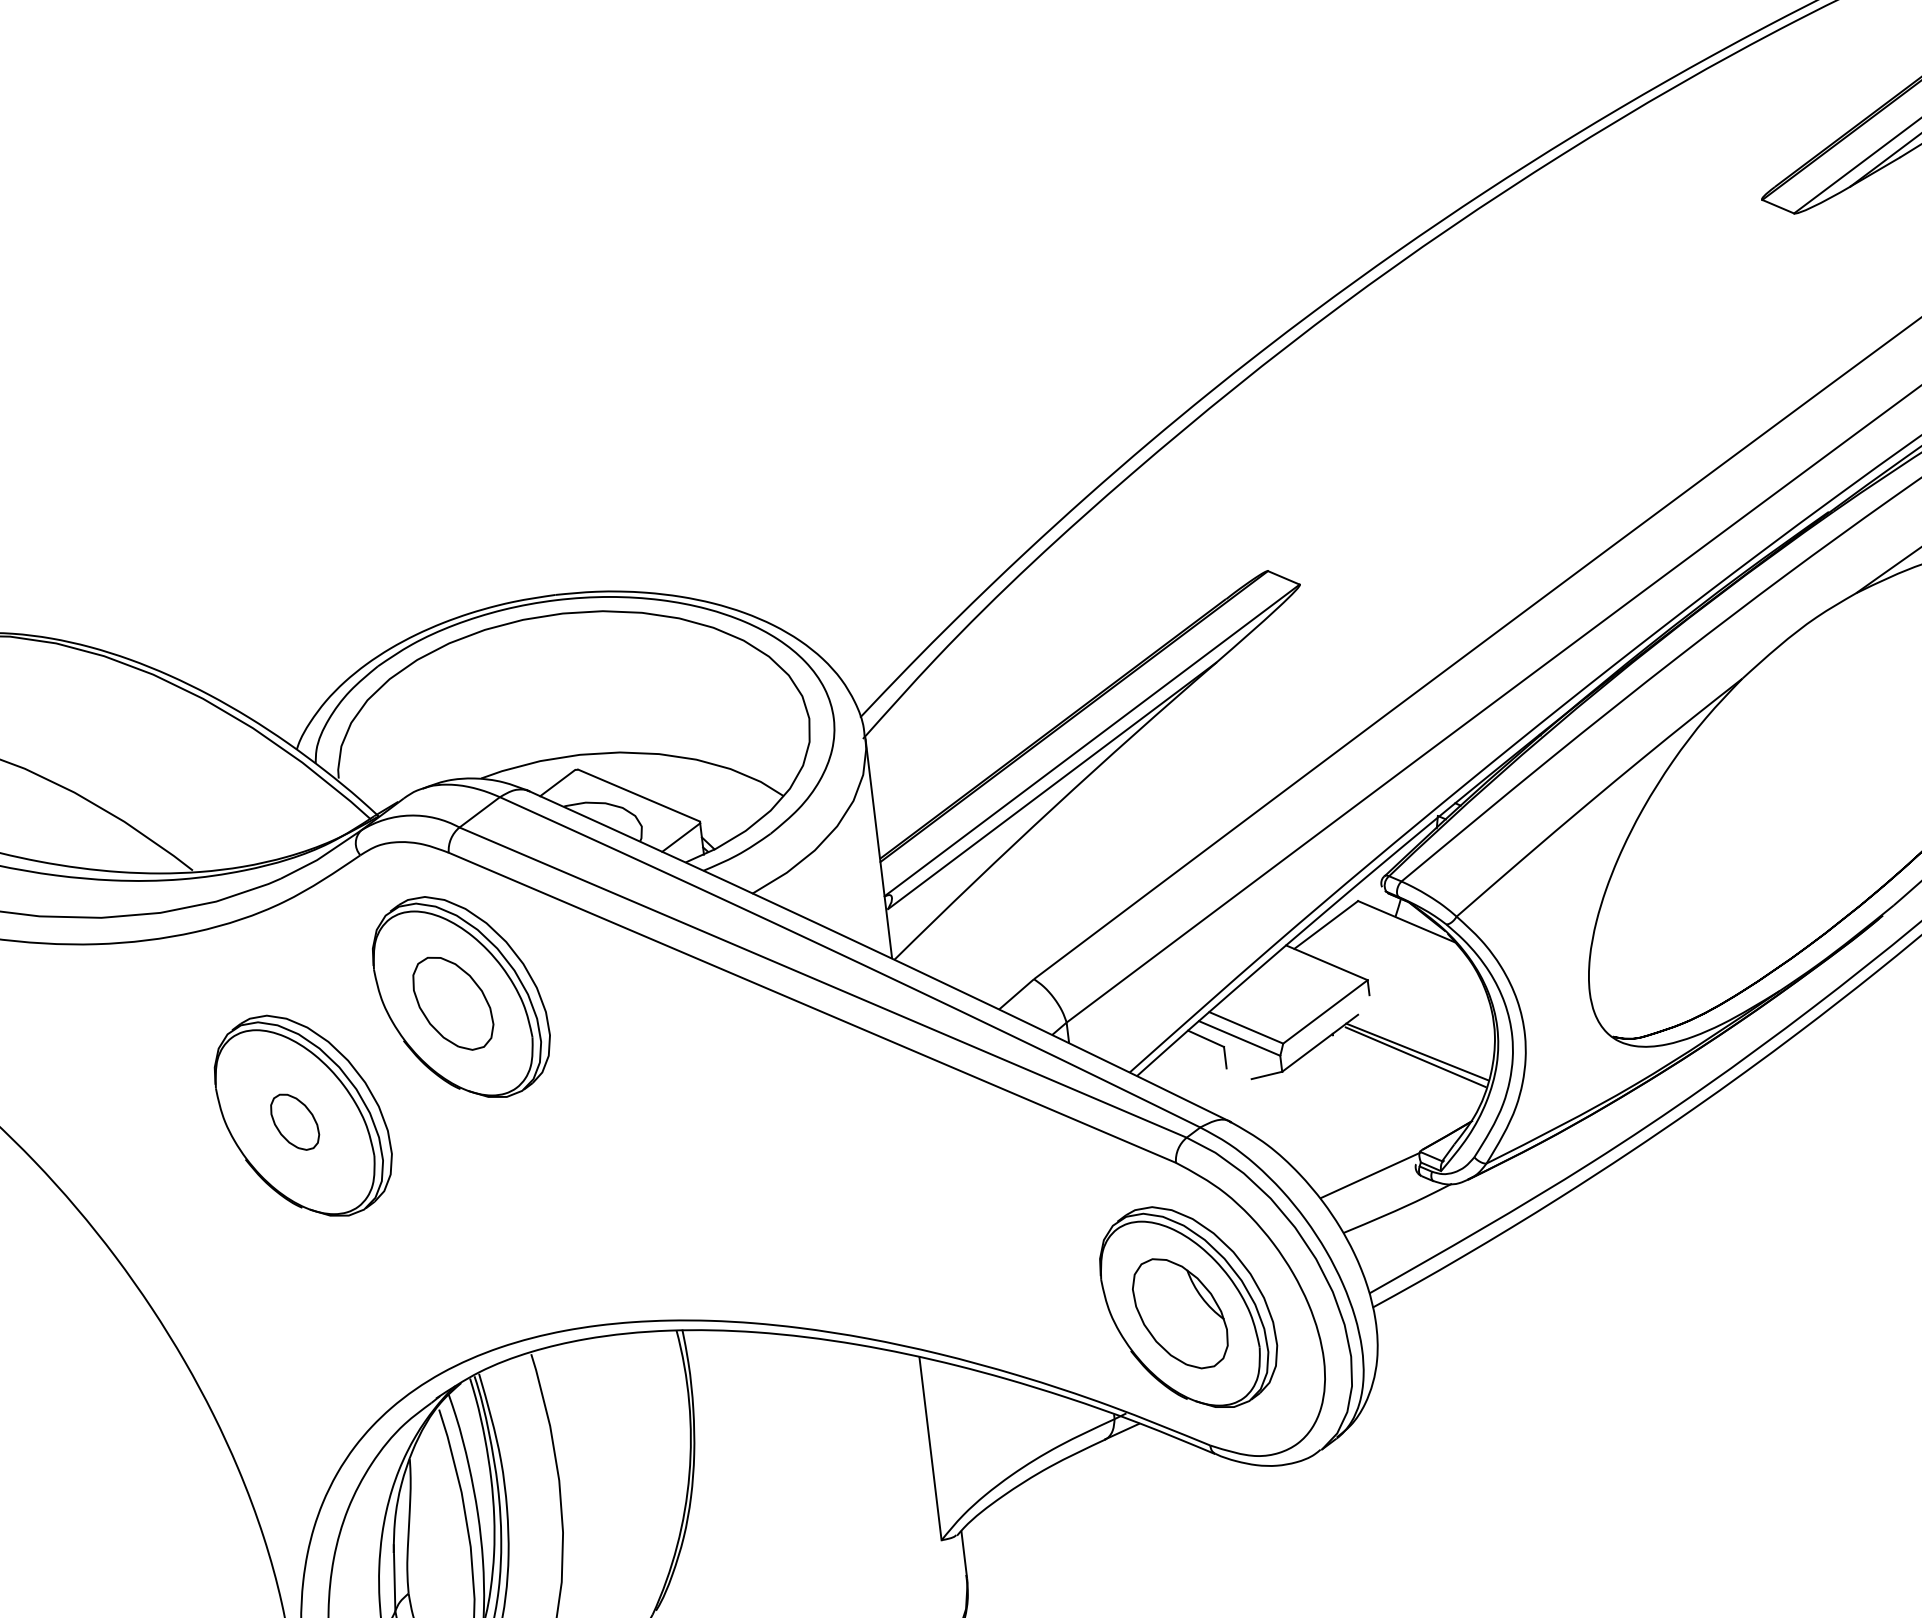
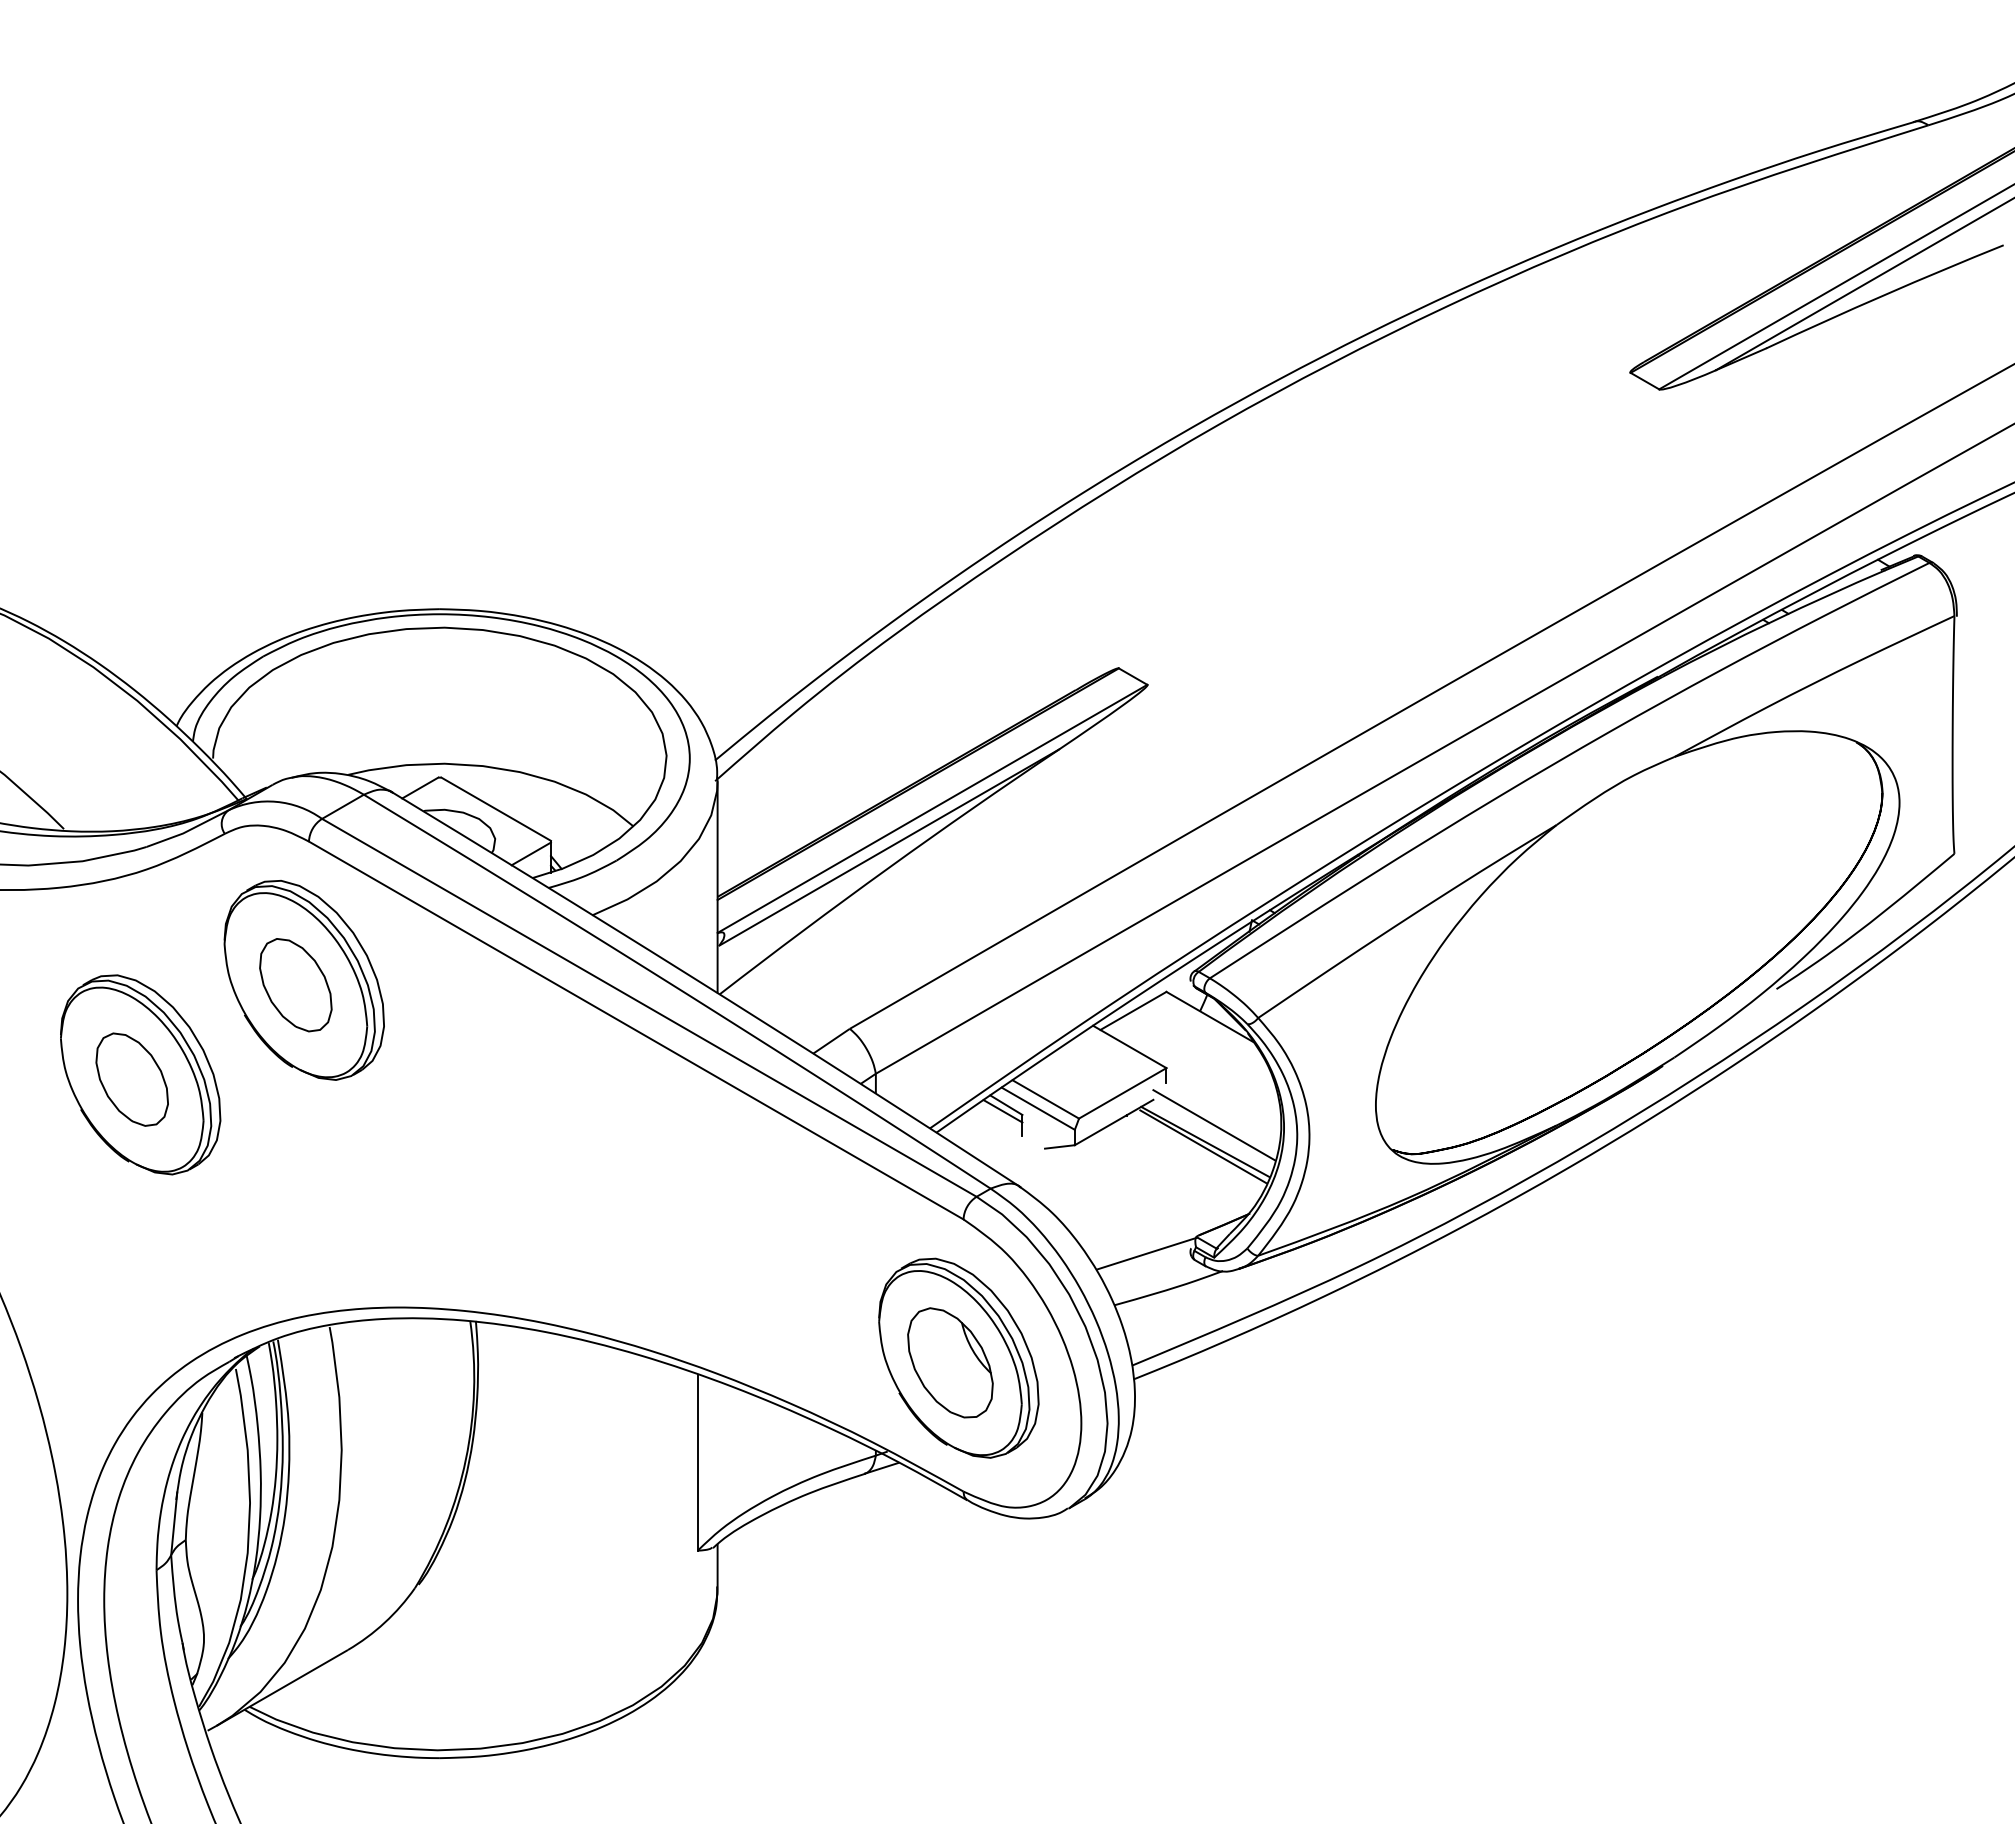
line: (1424, 1033) -> (1214, 1125), added
line: (1202, 1045) -> (1002, 1111), added
part: (294, 1122) -> (131, 1079), size x1.67

